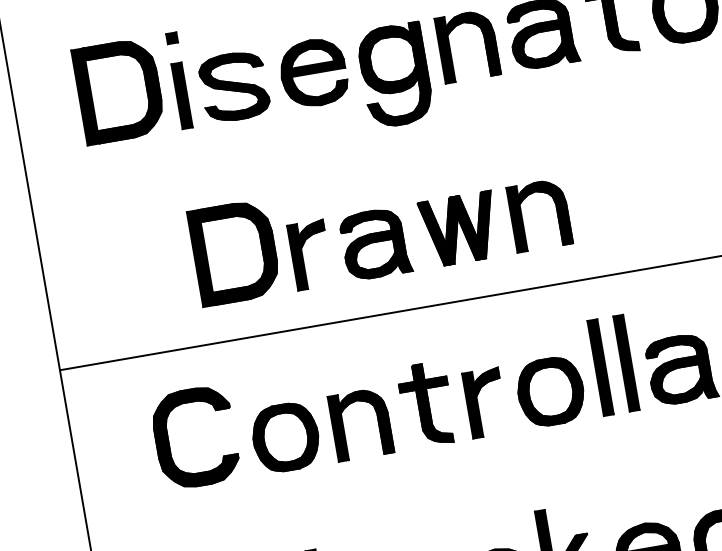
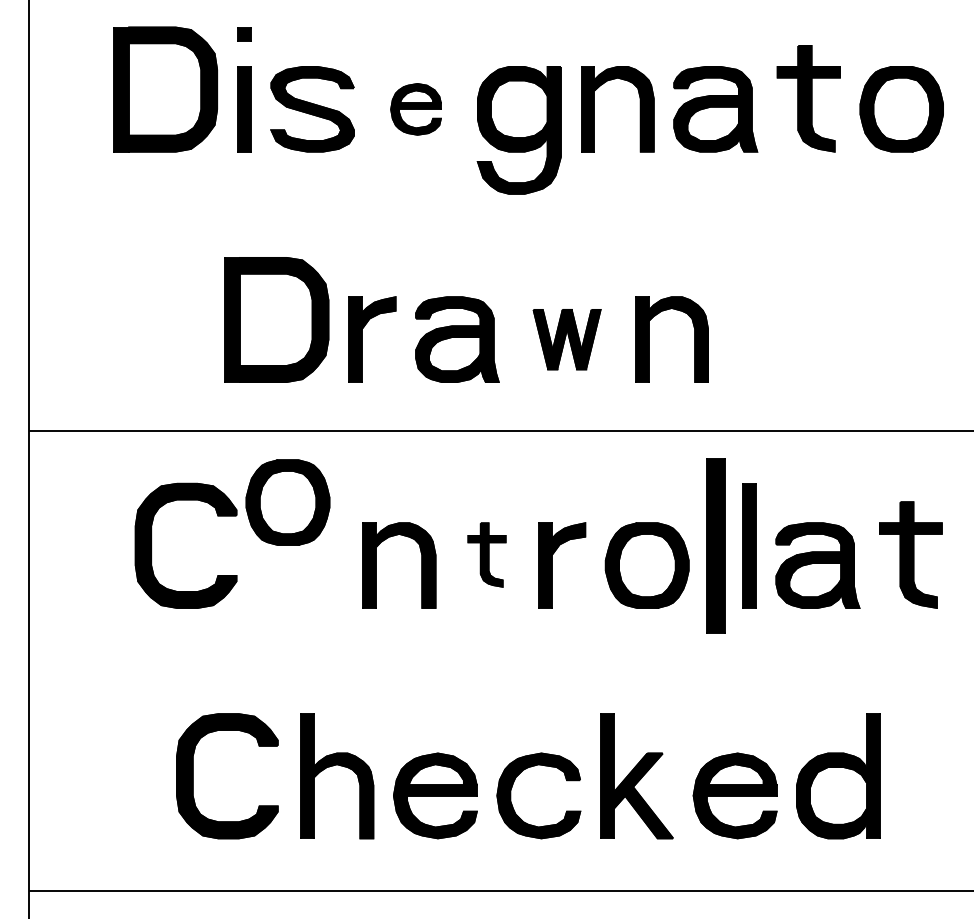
part: (313, 73) -> (415, 109), size x0.6
part: (459, 229) -> (566, 339), size x0.7
part: (600, 367) -> (715, 545), size x1.4
part: (426, 404) -> (486, 554), size x0.6
part: (285, 437) -> (287, 502), moved

